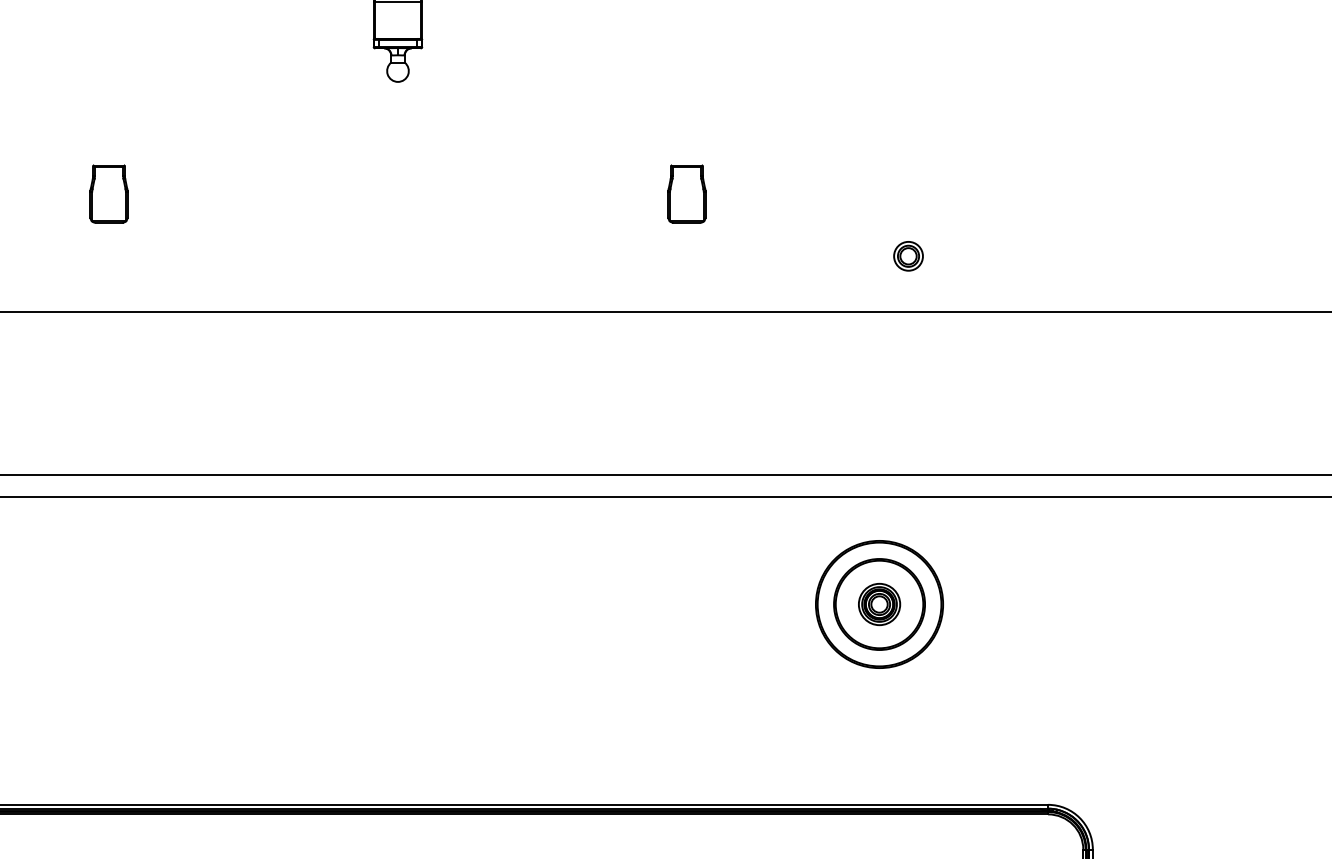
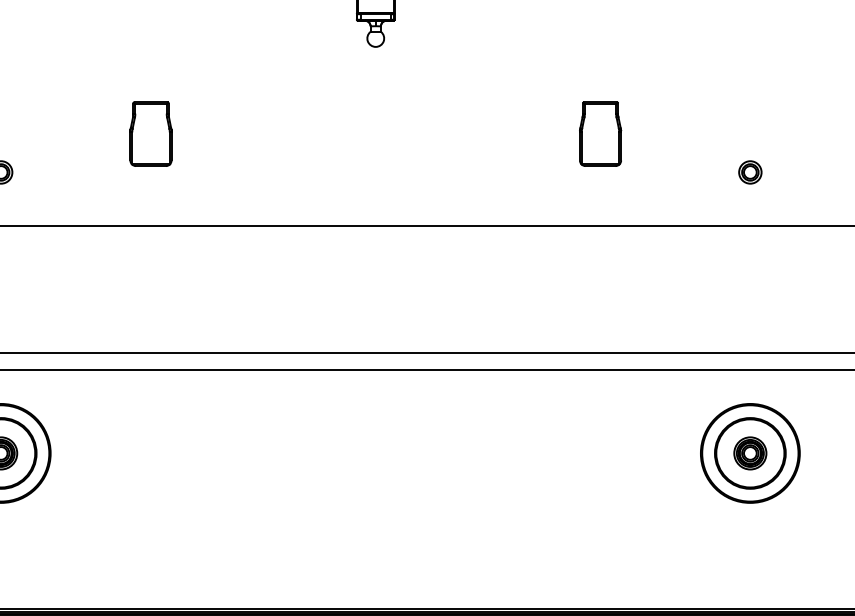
part: (108, 193) -> (150, 133), size x1.43
part: (686, 193) -> (600, 133), size x1.43
part: (908, 256) -> (750, 172), moved

